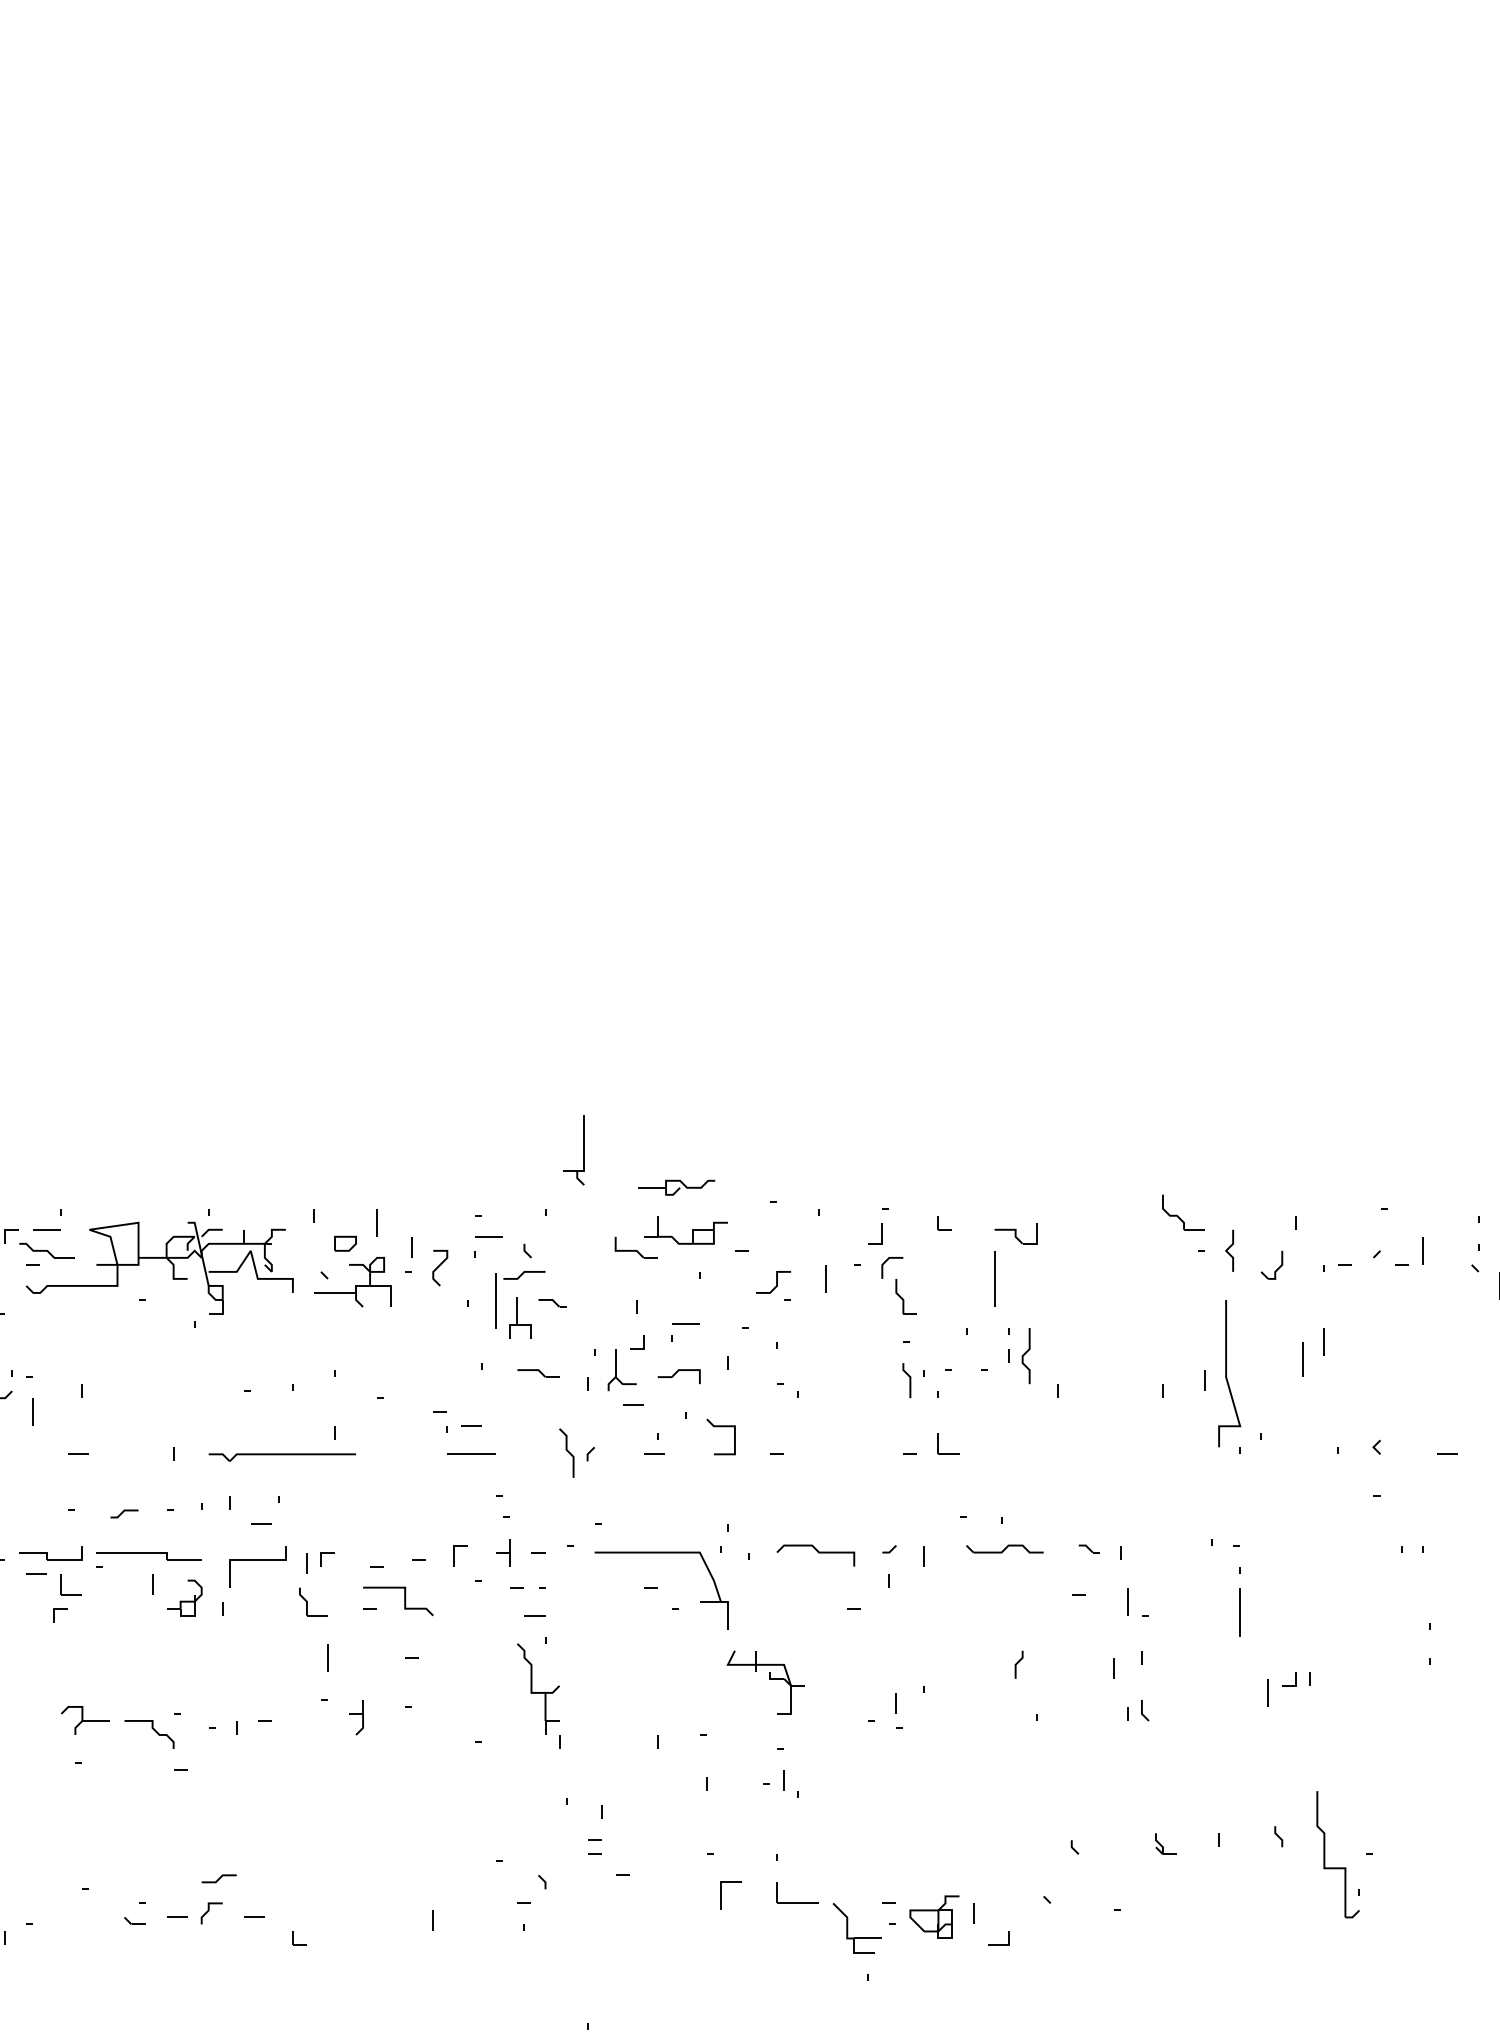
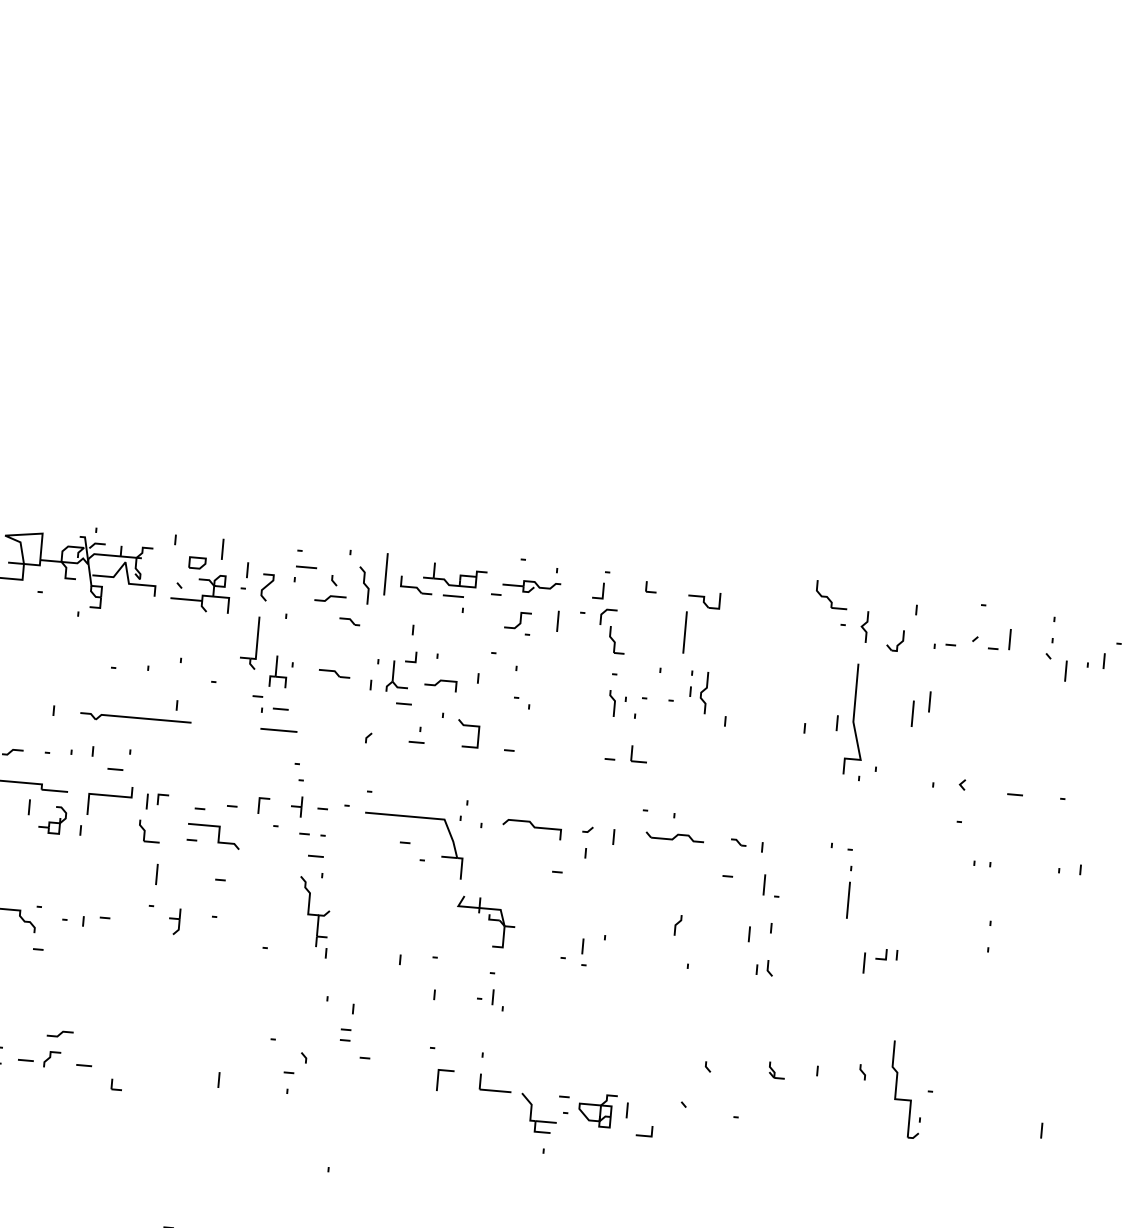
part: (583, 1150) -> (256, 643), moved
part: (676, 1187) -> (531, 586), moved
line: (495, 1300) -> (385, 574), moved
part: (520, 1317) -> (278, 671), moved
line: (685, 1323) -> (453, 595), moved
line: (566, 1451) -> (363, 584), moved

